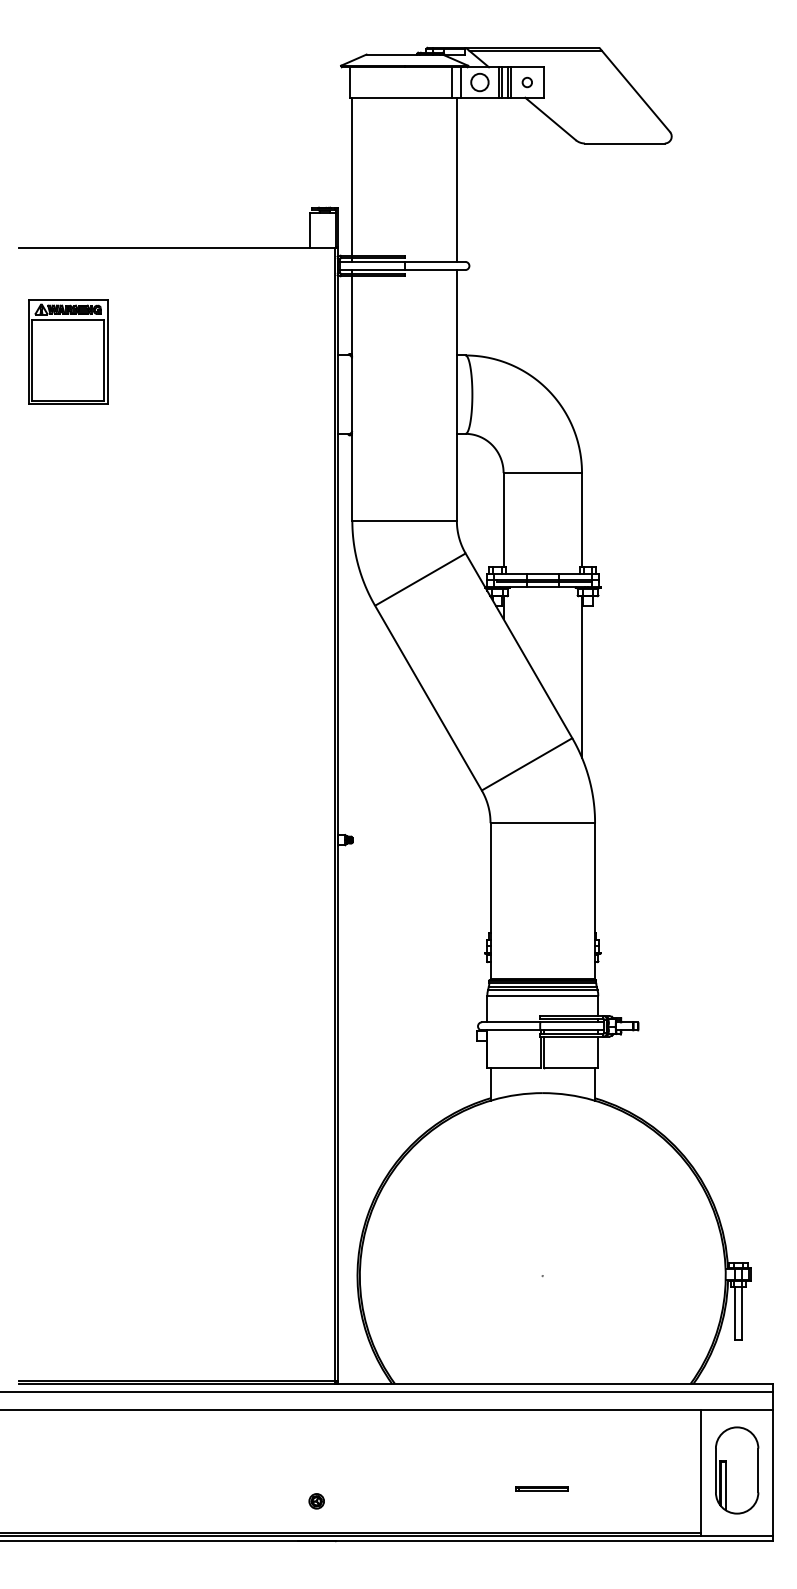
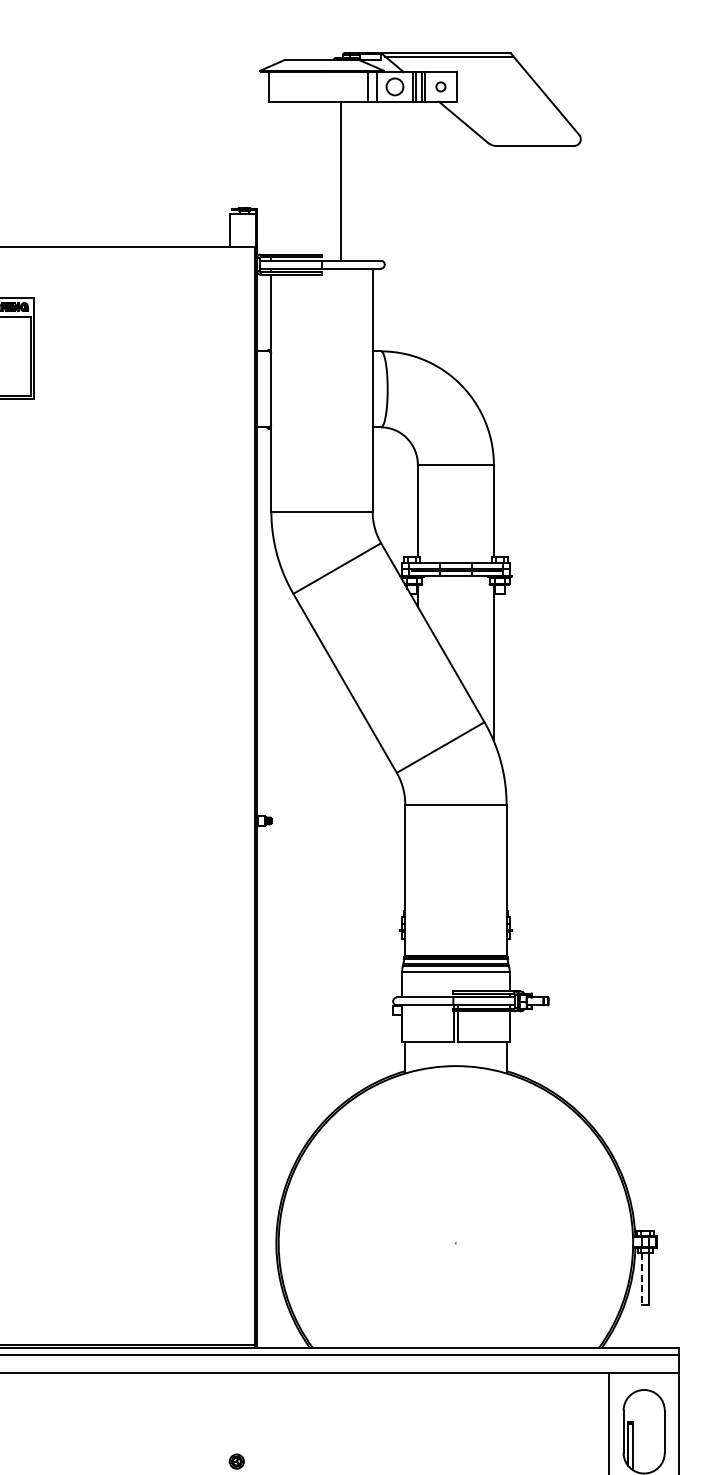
line: (352, 176) -> (271, 177), removed
line: (456, 179) -> (340, 180), moved
line: (735, 1313) -> (642, 1279), solid -> dashed
part: (541, 1488) -> (454, 1449), removed

